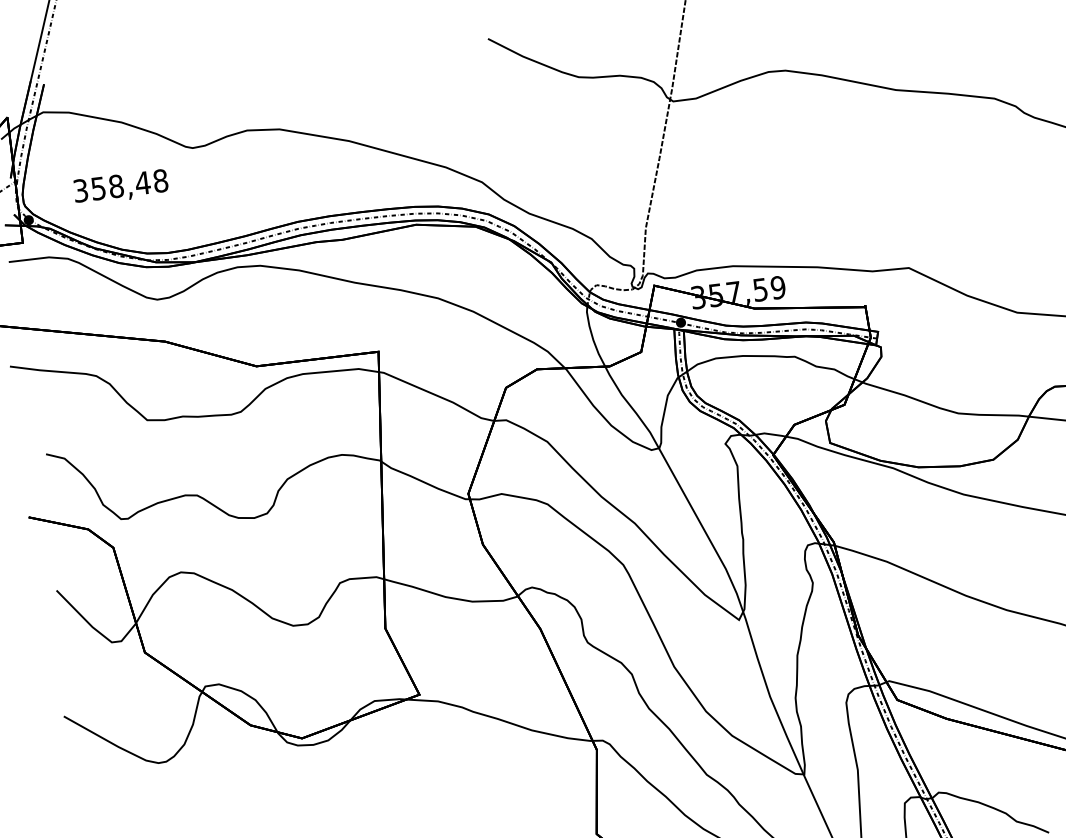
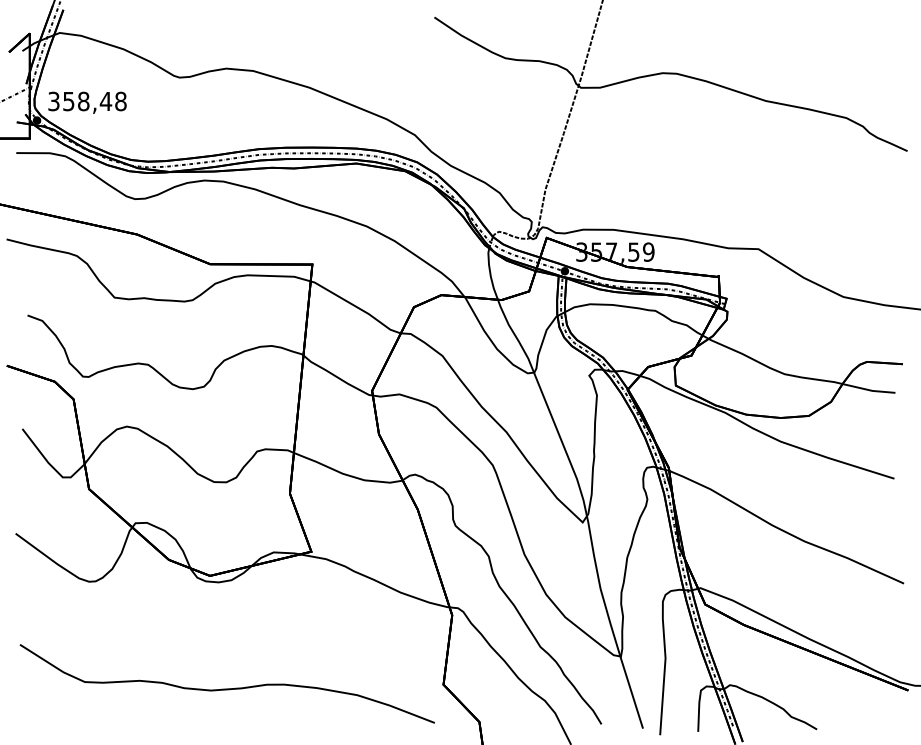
text: (121, 187) -> (87, 102), moved

